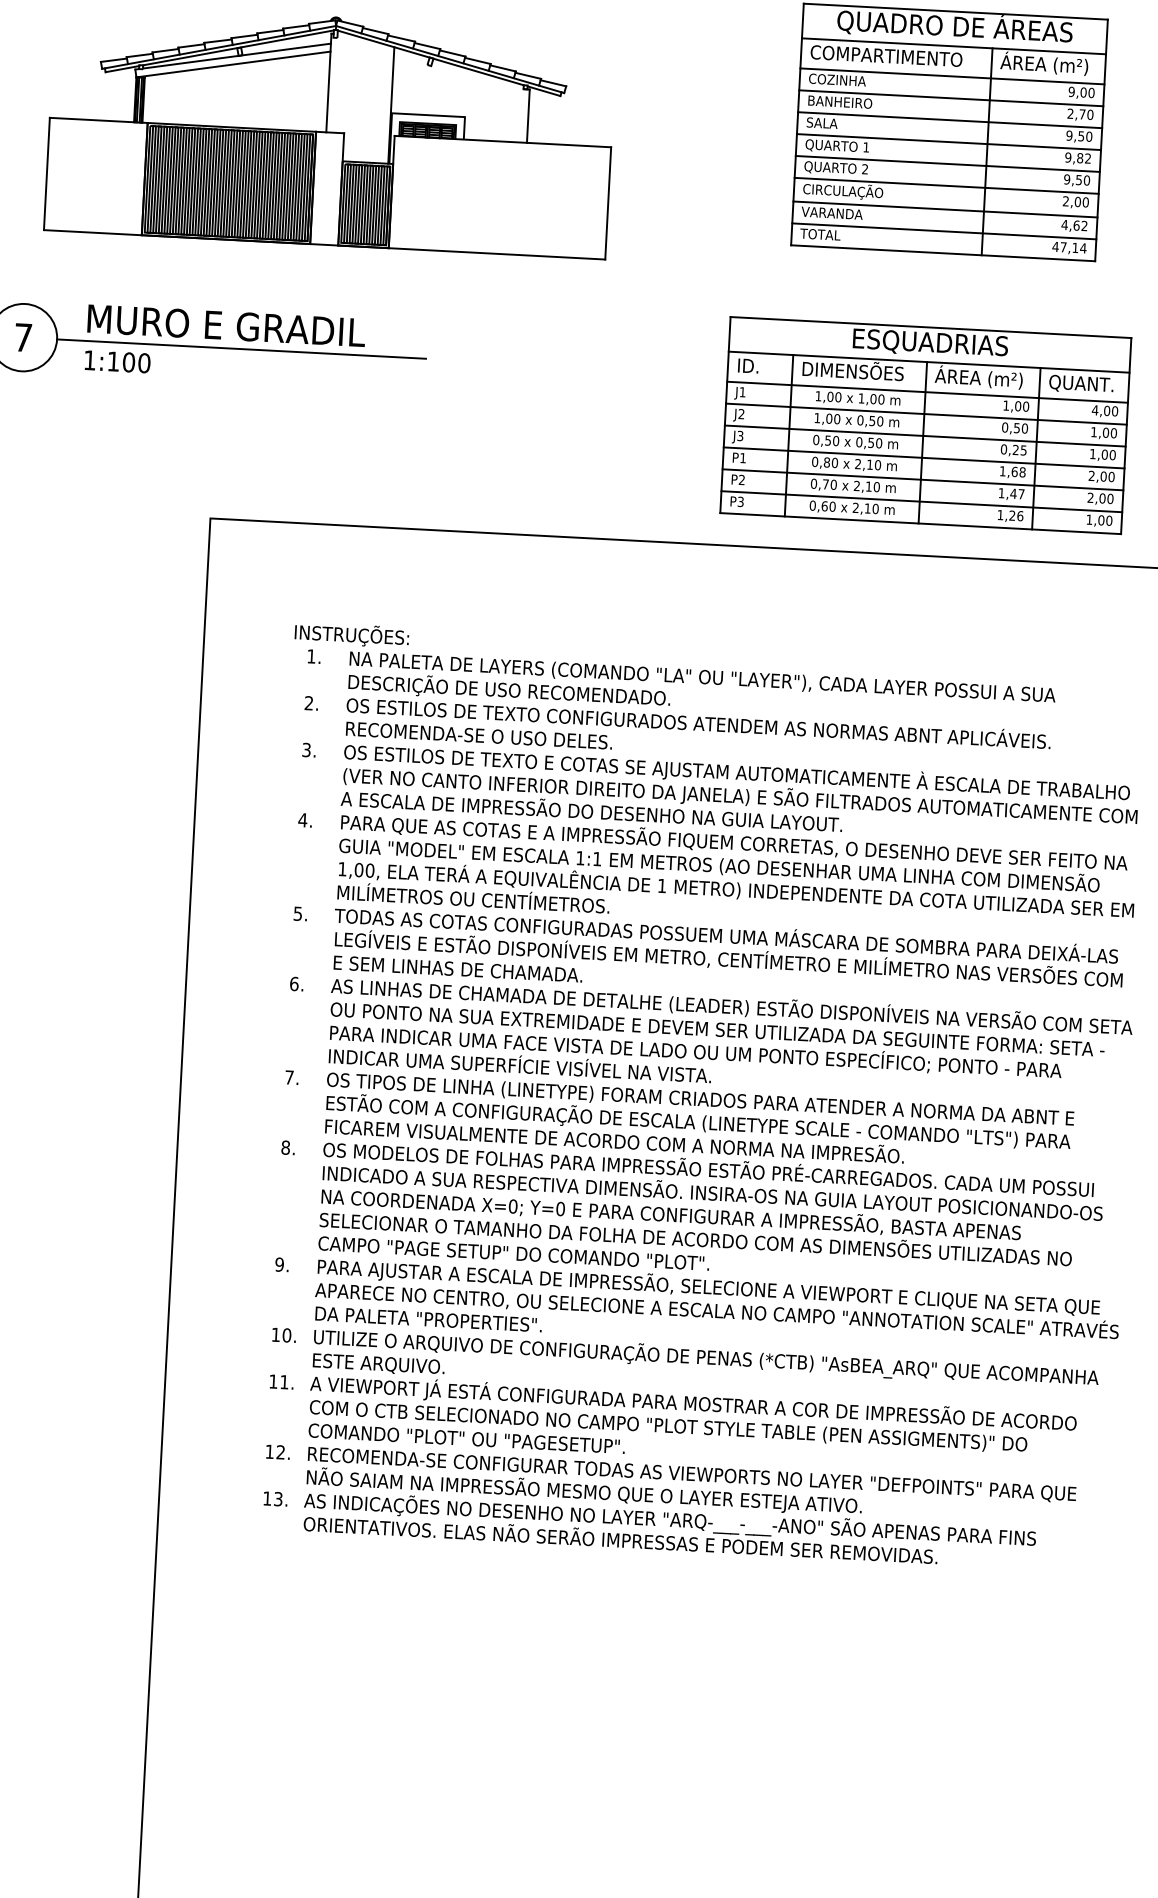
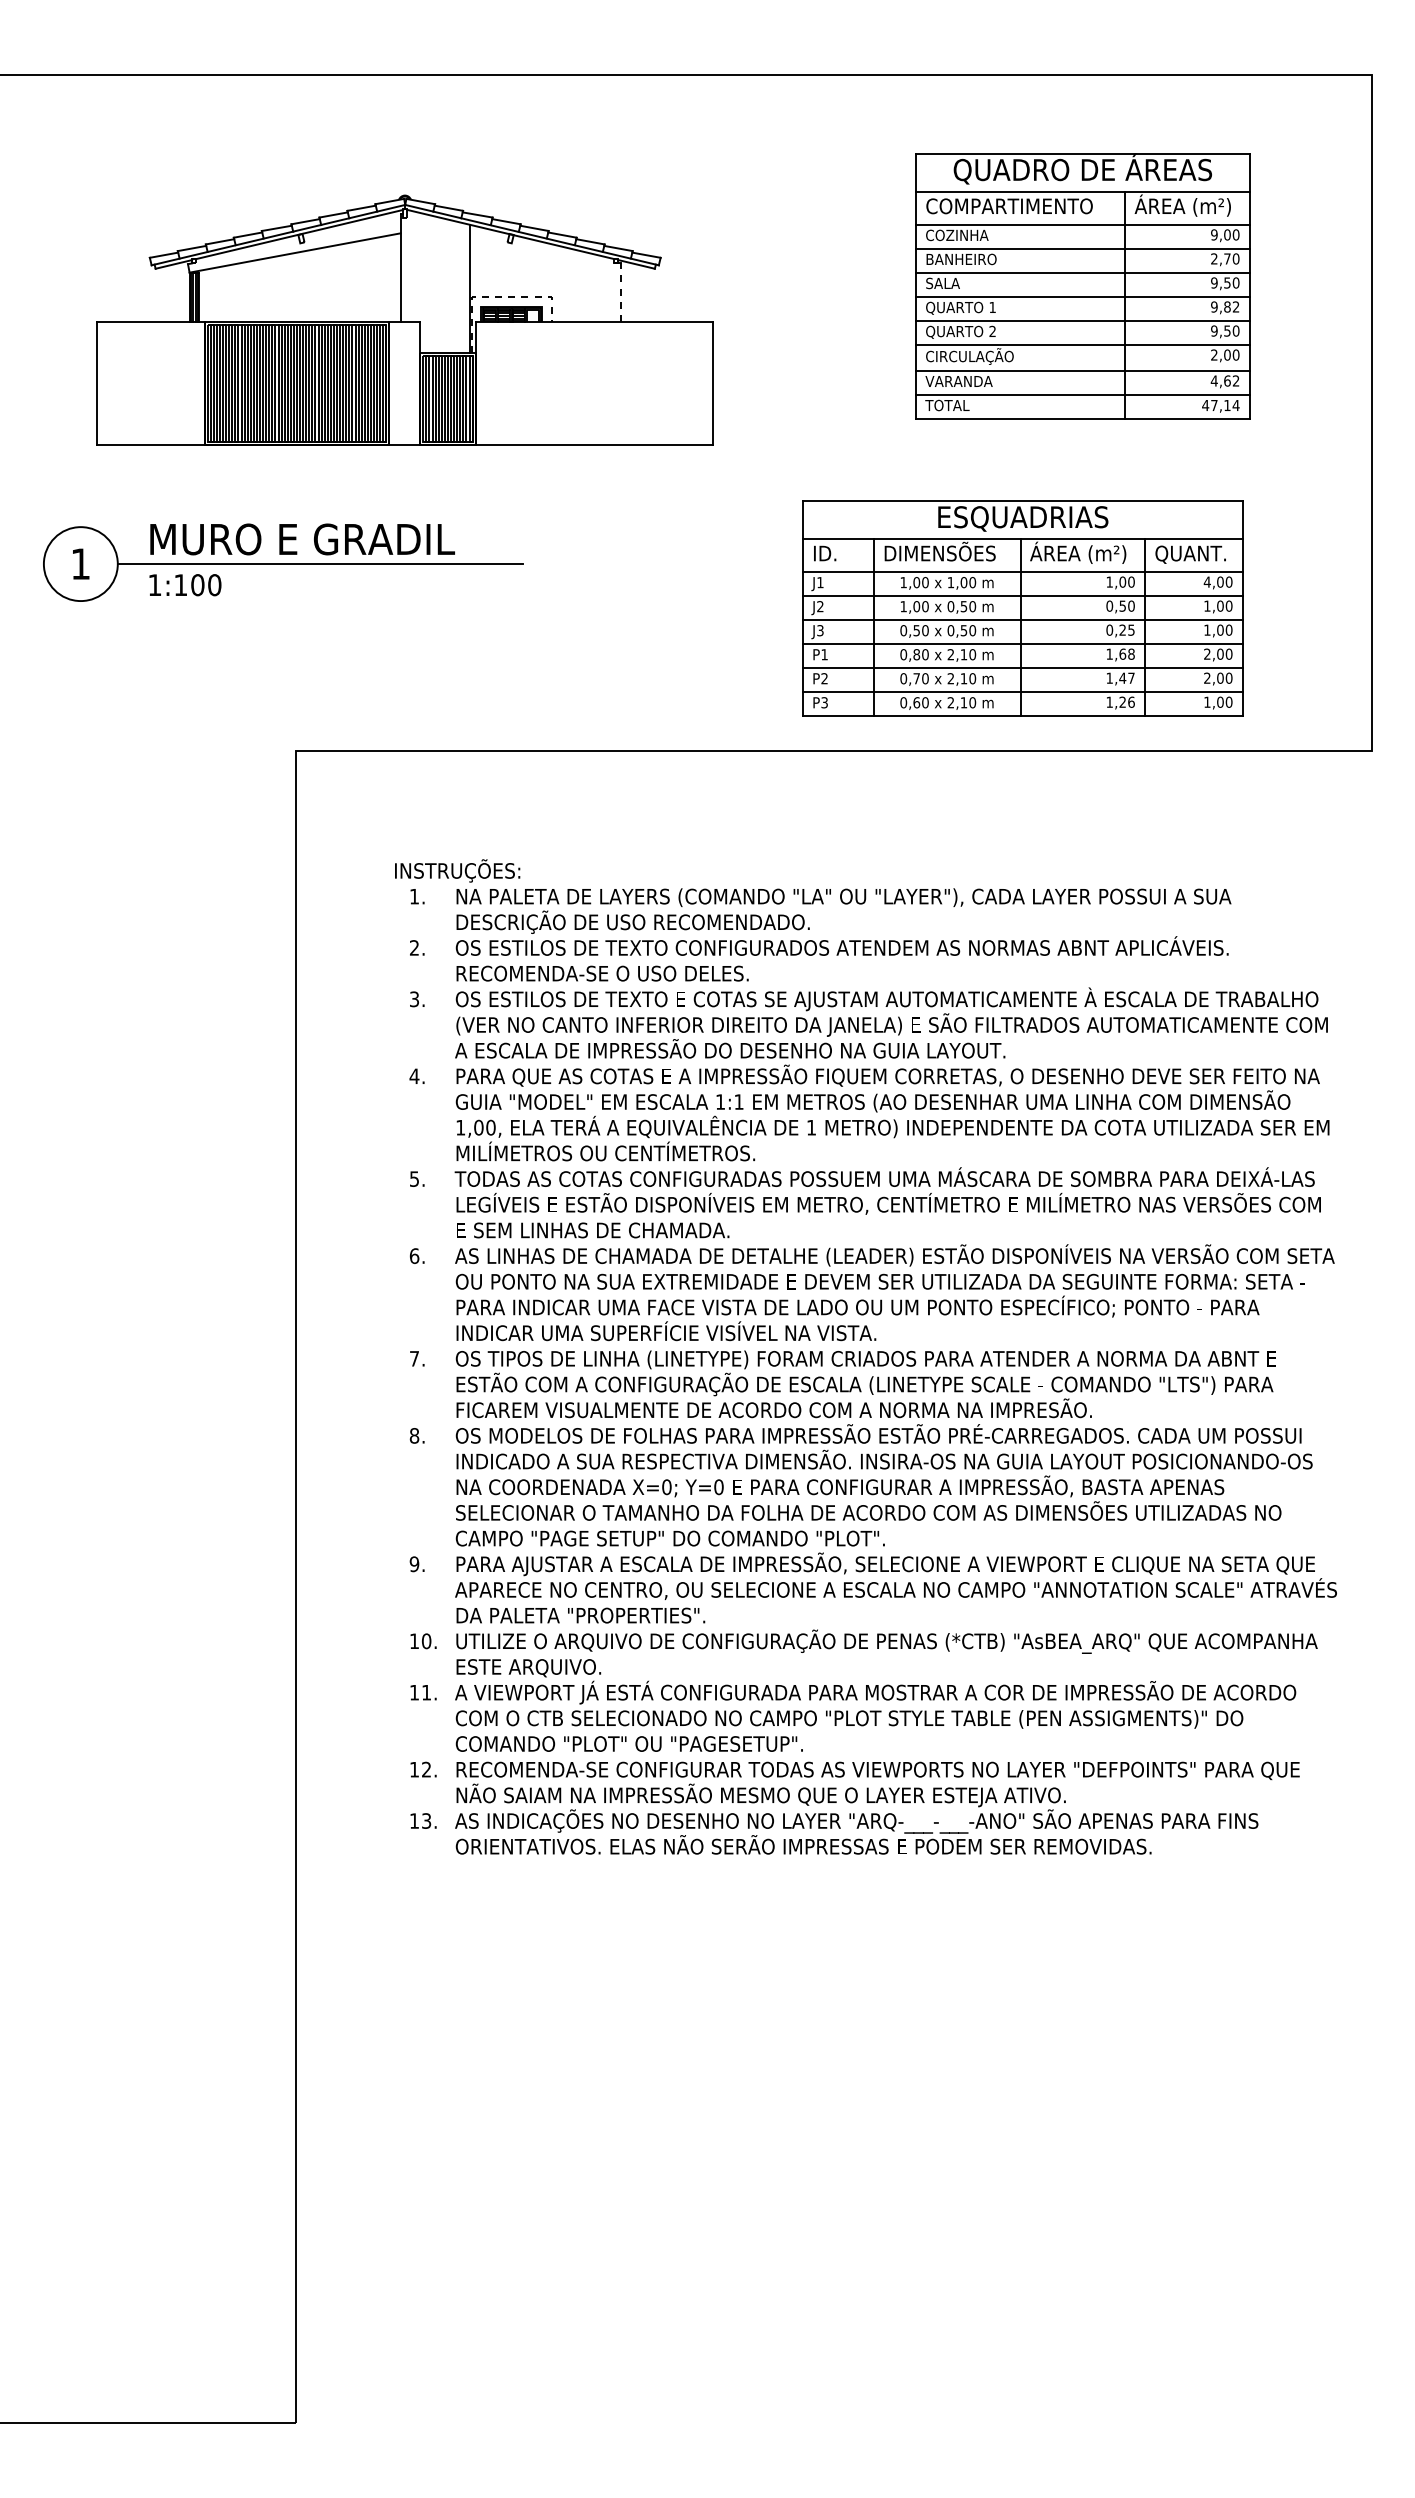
line: (236, 56) -> (298, 243), removed
line: (414, 114) -> (496, 297), solid -> dashed
line: (527, 116) -> (620, 292), solid -> dashed
hatch: (446, 132) -> (532, 315), removed
text: (23, 337) -> (80, 563), 7 -> 1
part: (925, 425) -> (1022, 608), moved

